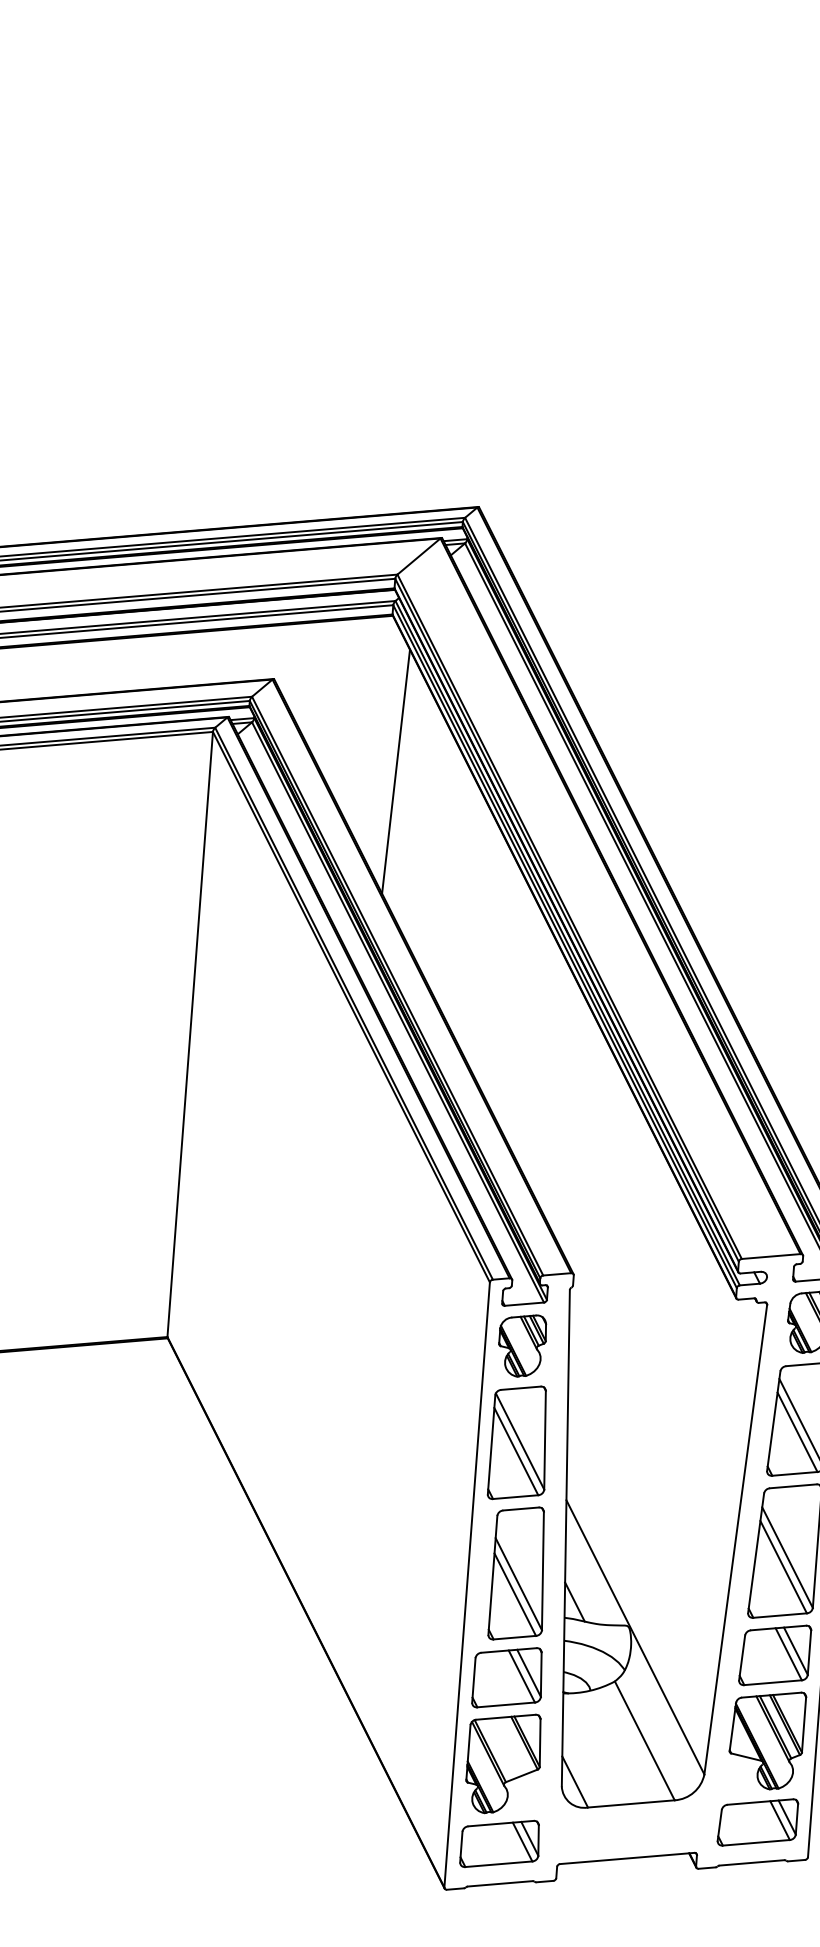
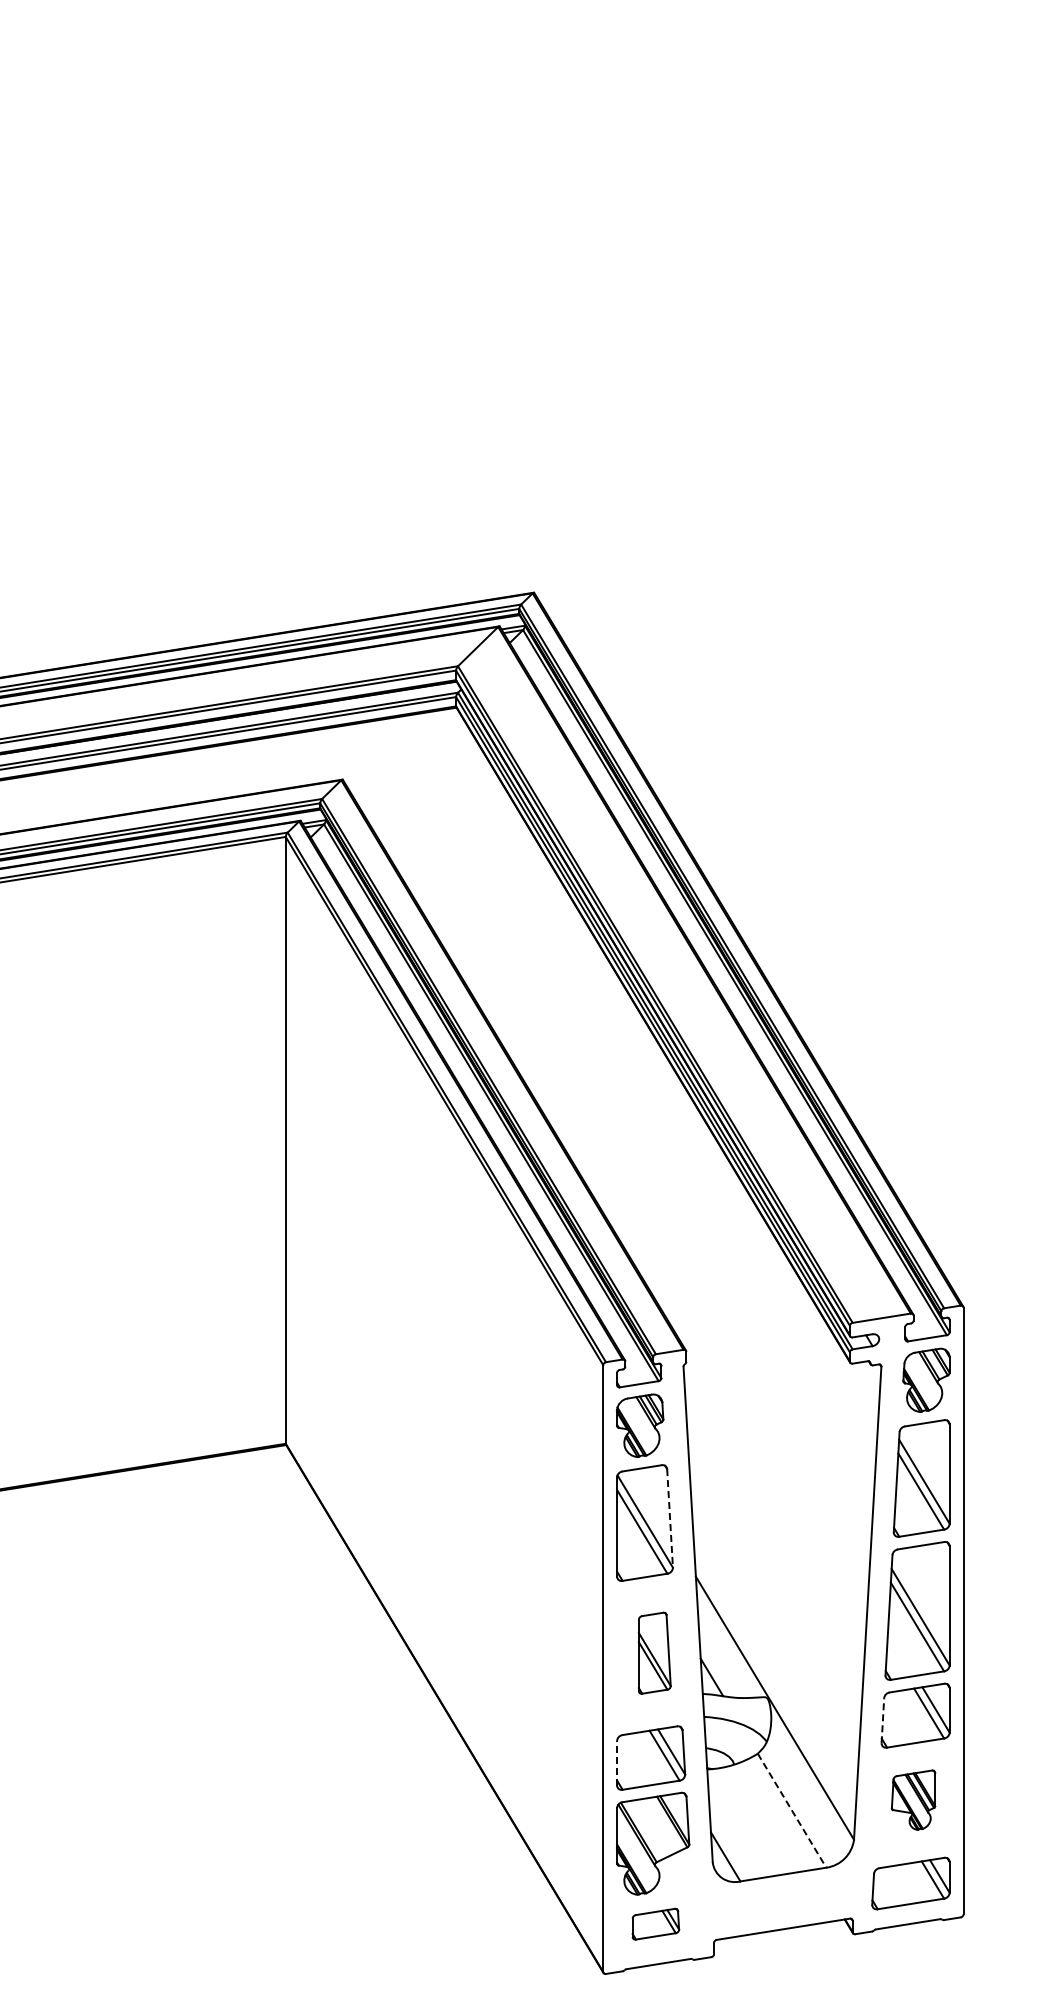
line: (396, 771) -> (471, 862), removed
line: (545, 1440) -> (670, 1518), solid -> dashed
part: (519, 1572) -> (654, 1652), size x0.6
line: (741, 1657) -> (882, 1720), solid -> dashed
line: (474, 1679) -> (617, 1762), solid -> dashed
part: (766, 1738) -> (913, 1799), size x0.6
line: (645, 1740) -> (792, 1810), solid -> dashed
part: (500, 1843) -> (655, 1923), size x0.6

